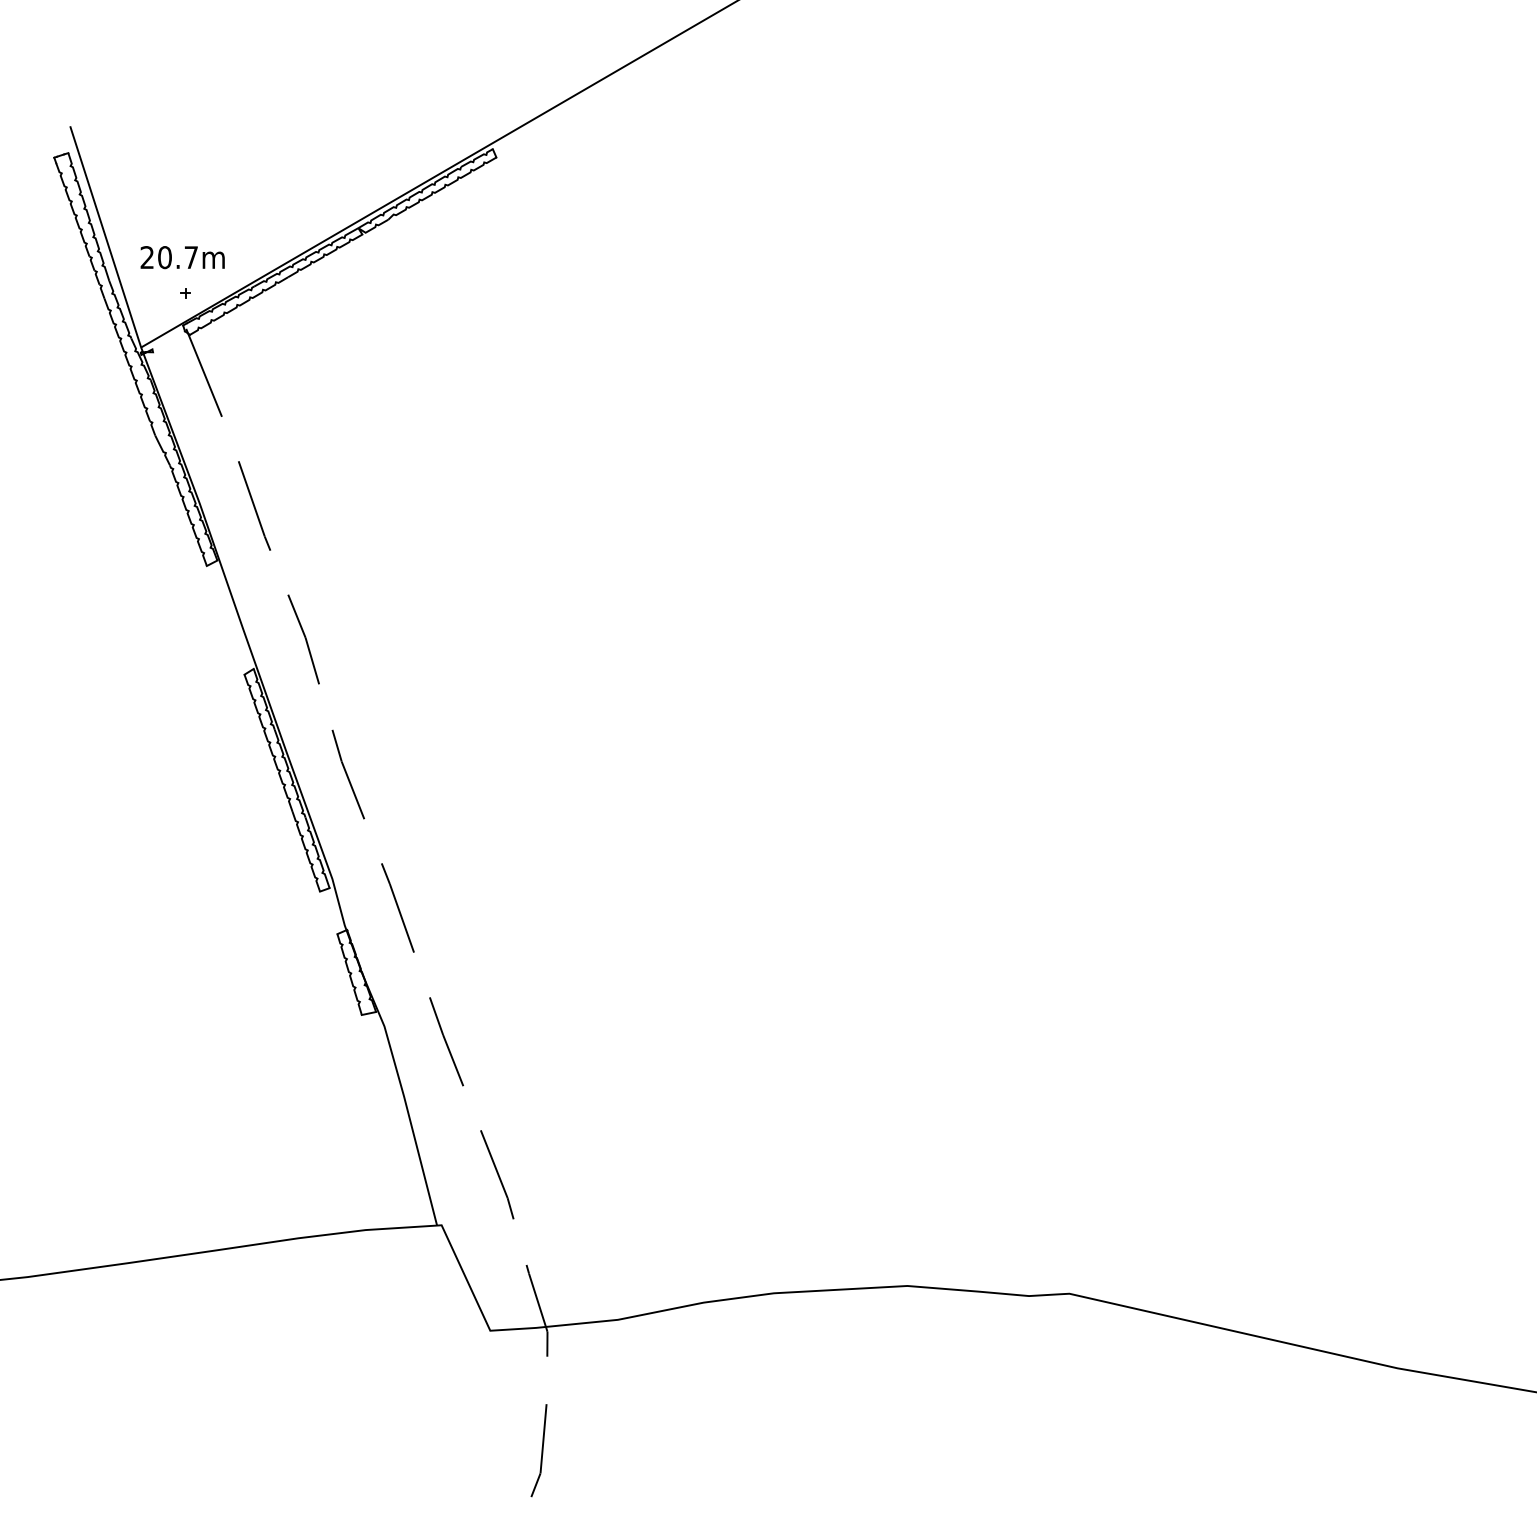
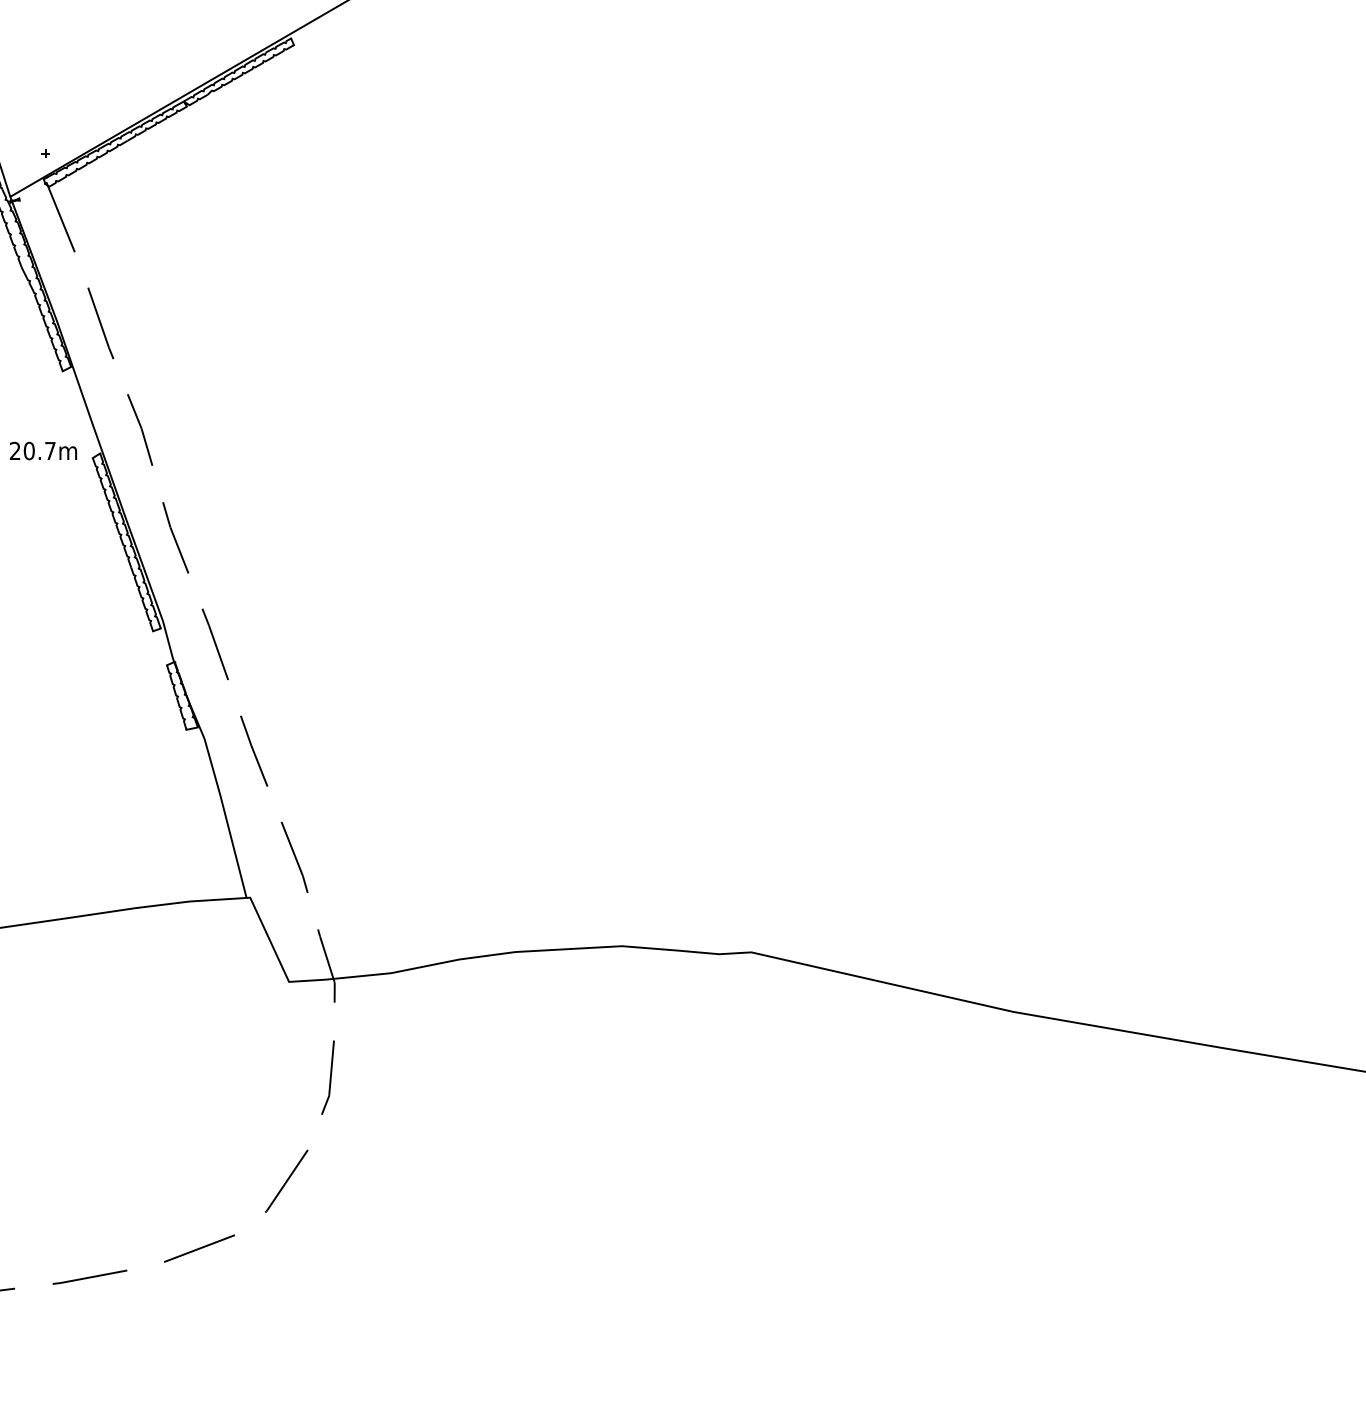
text: (182, 256) -> (43, 450), moved

